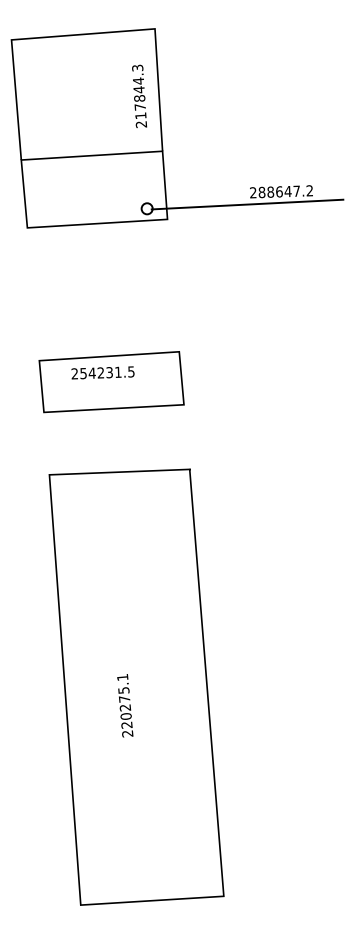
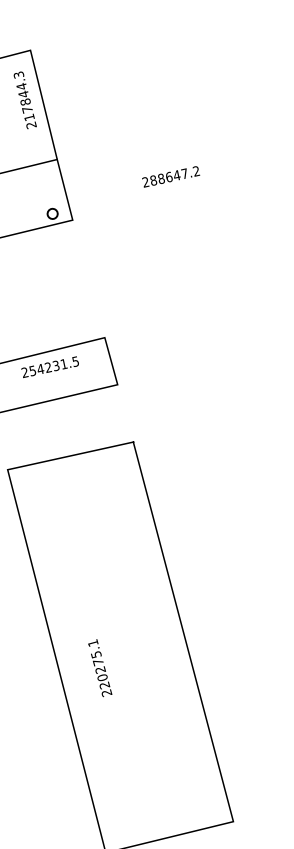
text: (139, 95) -> (24, 99), moved
line: (247, 204) -> (142, 193), removed
text: (102, 372) -> (49, 366), moved
text: (125, 705) -> (100, 667), moved

